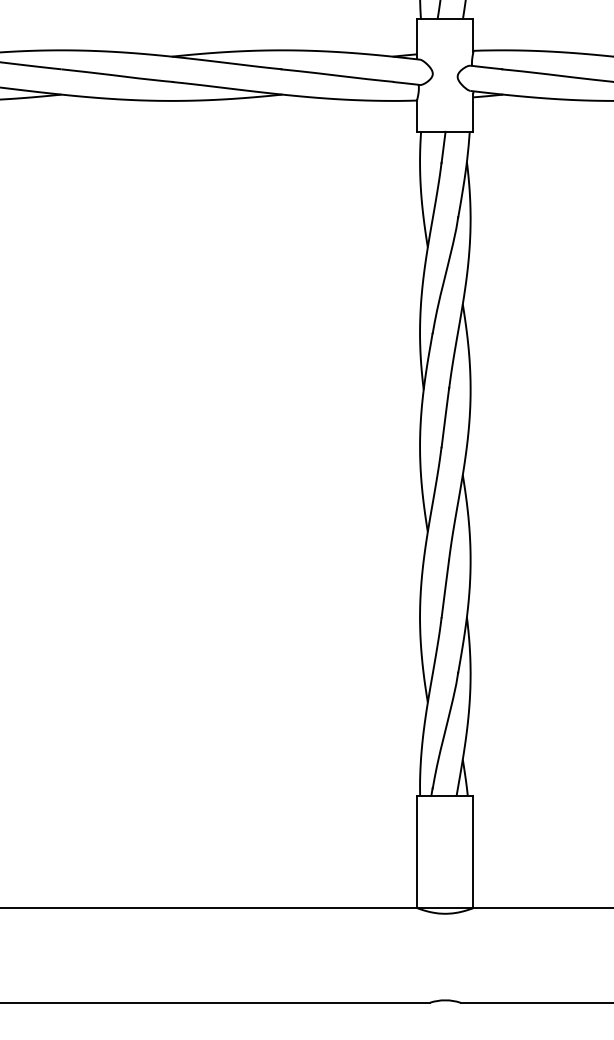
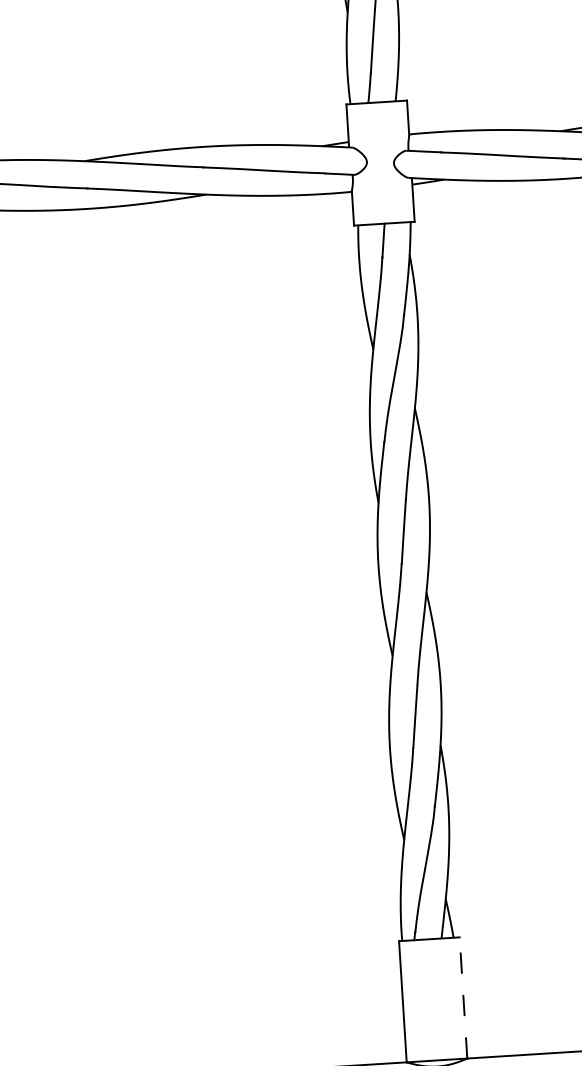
line: (473, 851) -> (463, 997), solid -> dashed

